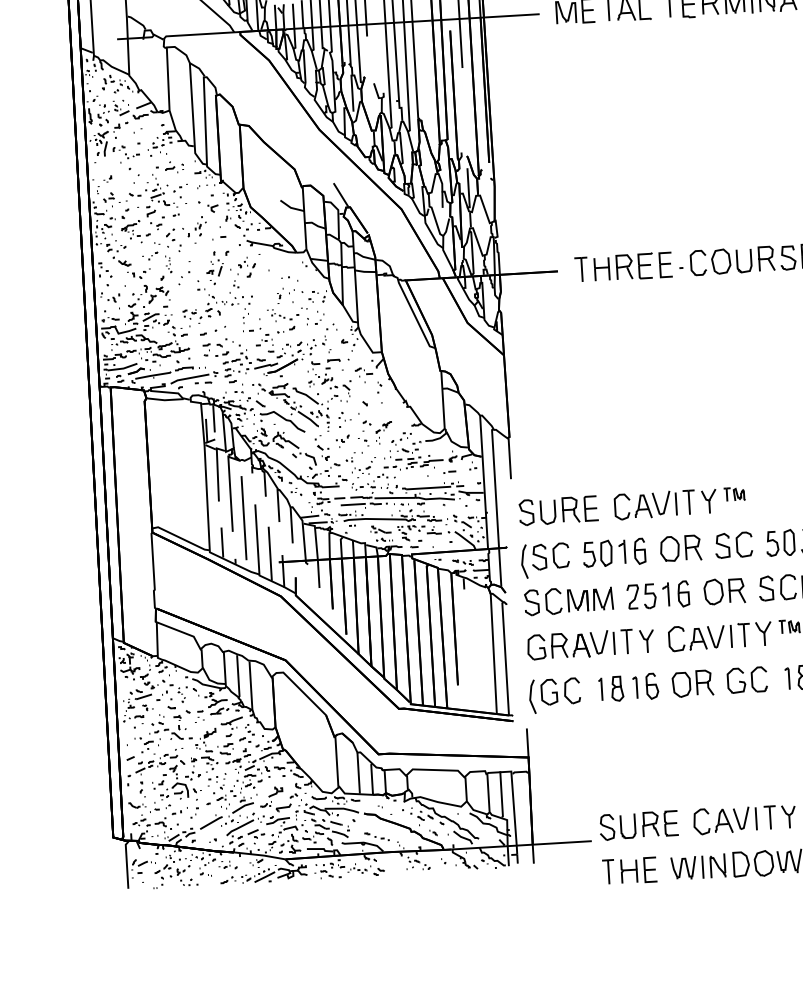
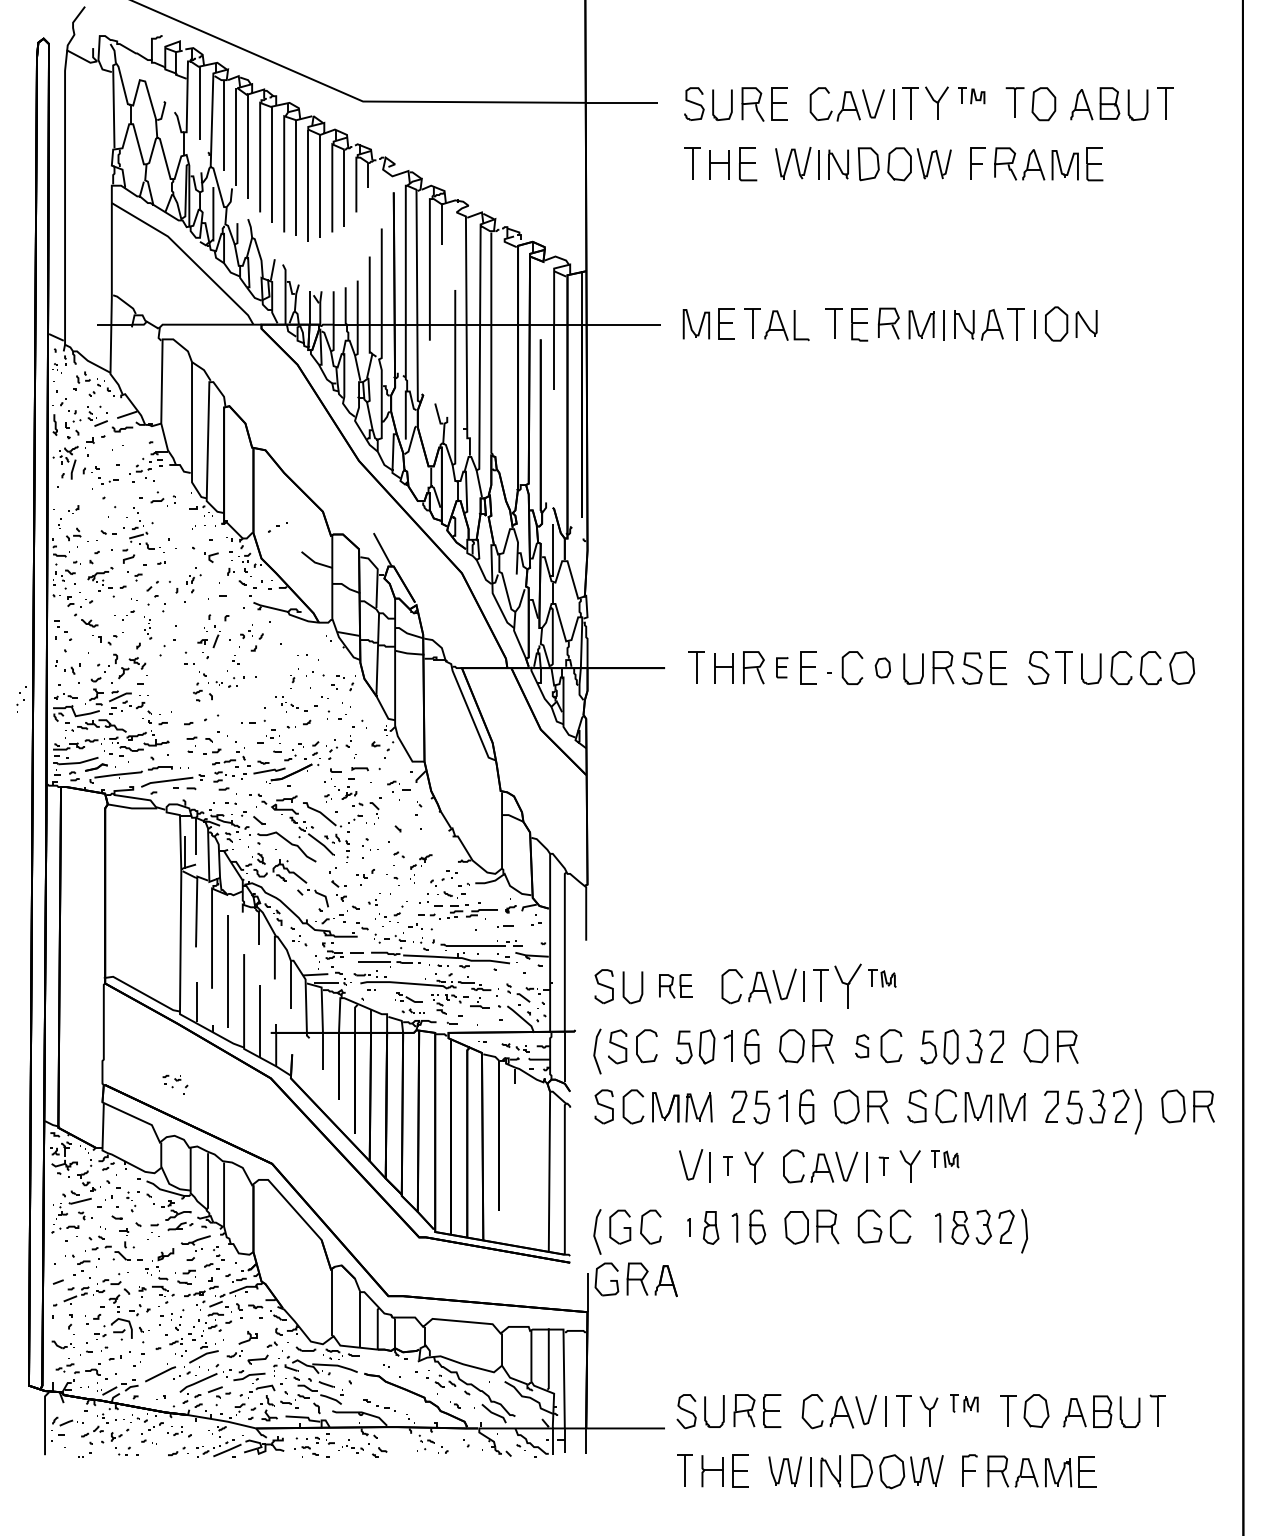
part: (180, 188) -> (277, 527), moved
part: (720, 261) -> (882, 667), size x0.6
part: (645, 265) -> (782, 667), size x0.6
part: (246, 313) -> (21, 699), moved
part: (192, 316) -> (175, 1084), moved
part: (708, 501) -> (847, 985), size x1.4
part: (579, 509) -> (675, 986), size x0.7
part: (722, 546) -> (861, 1046), size x0.7
part: (743, 635) -> (883, 1166), size x0.6
part: (626, 642) -> (727, 1166), size x0.6
part: (558, 646) -> (635, 1279), moved
part: (600, 689) -> (688, 1227), size x0.6

